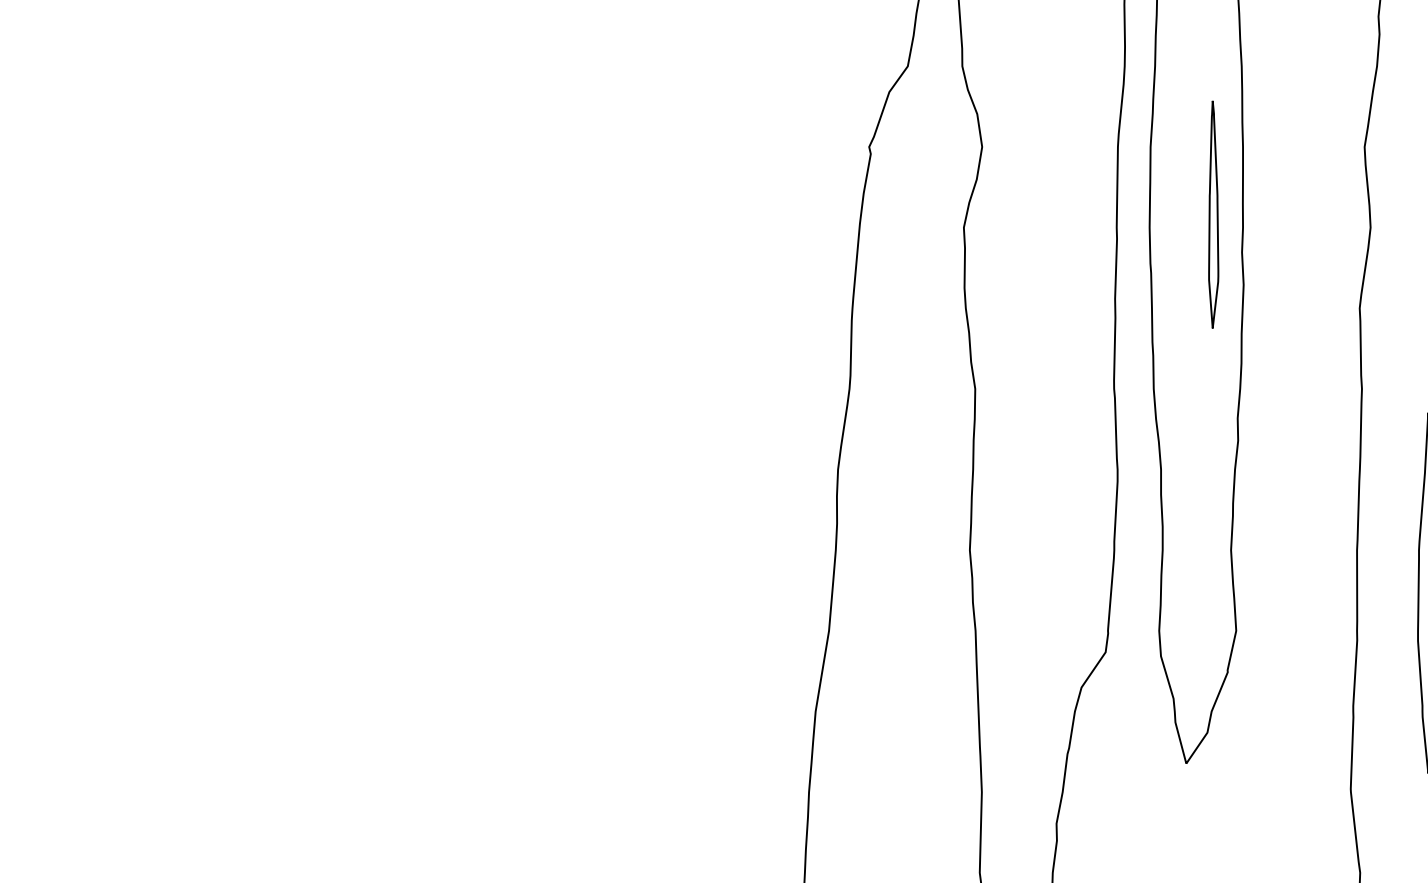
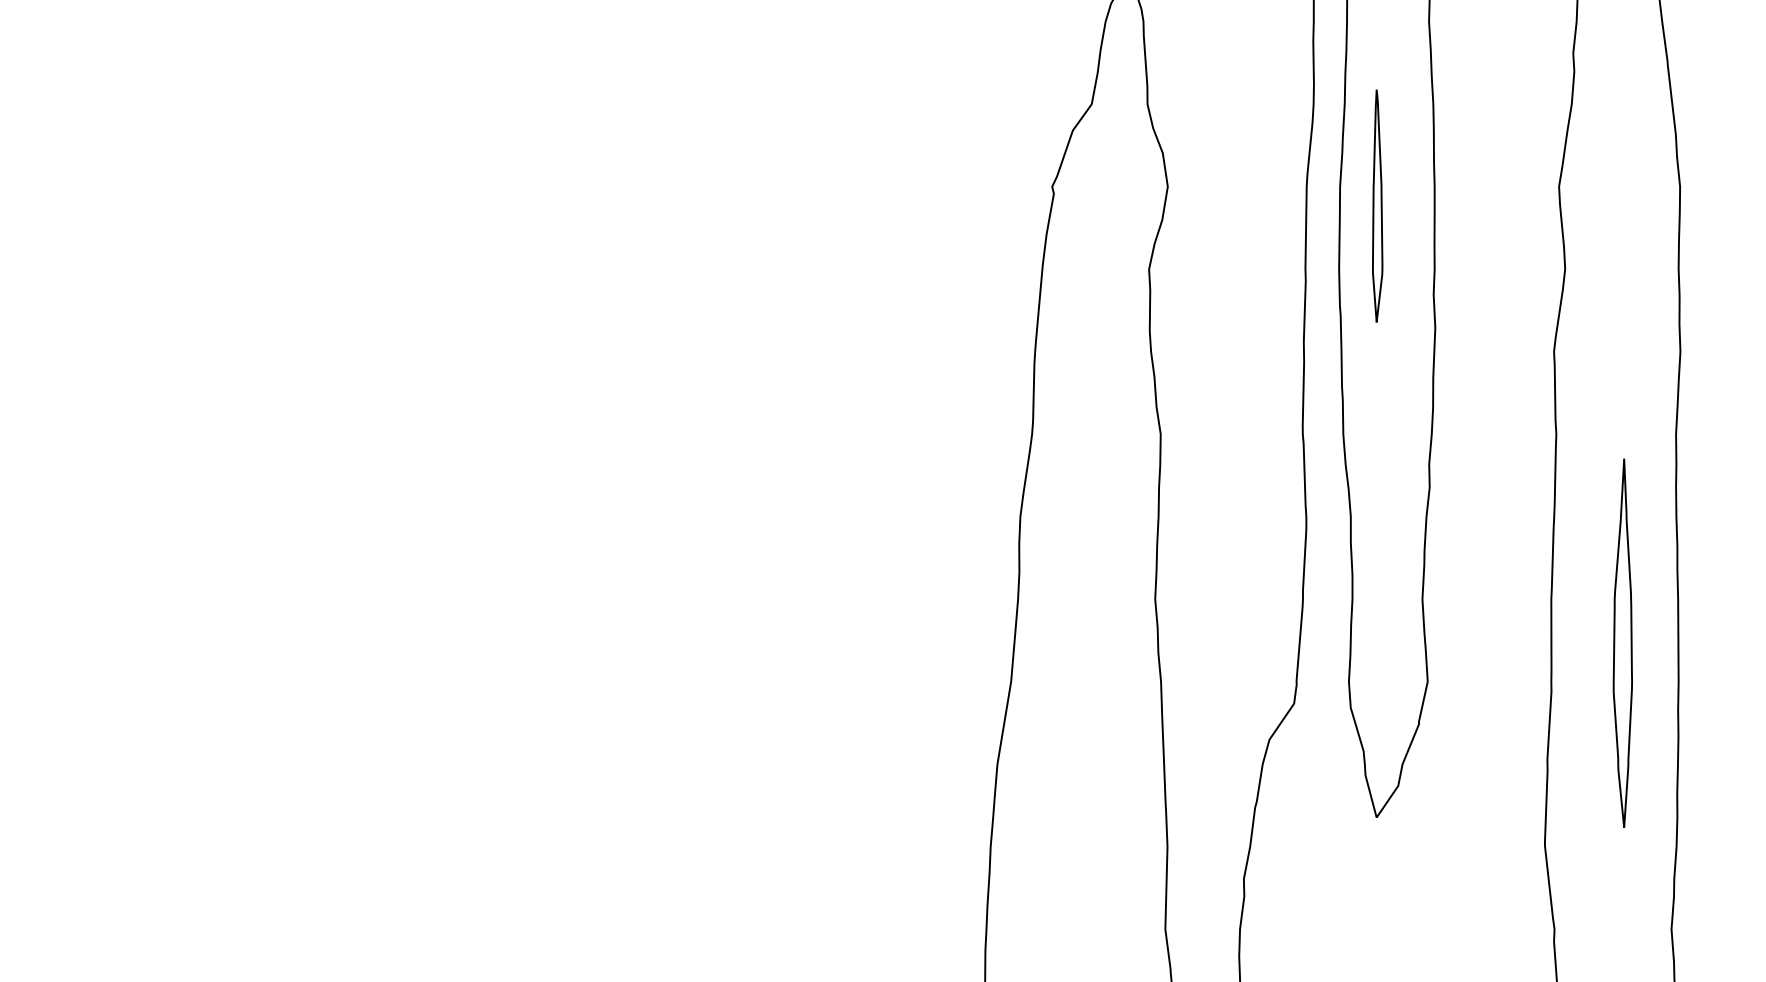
part: (1213, 214) -> (1377, 205), moved

